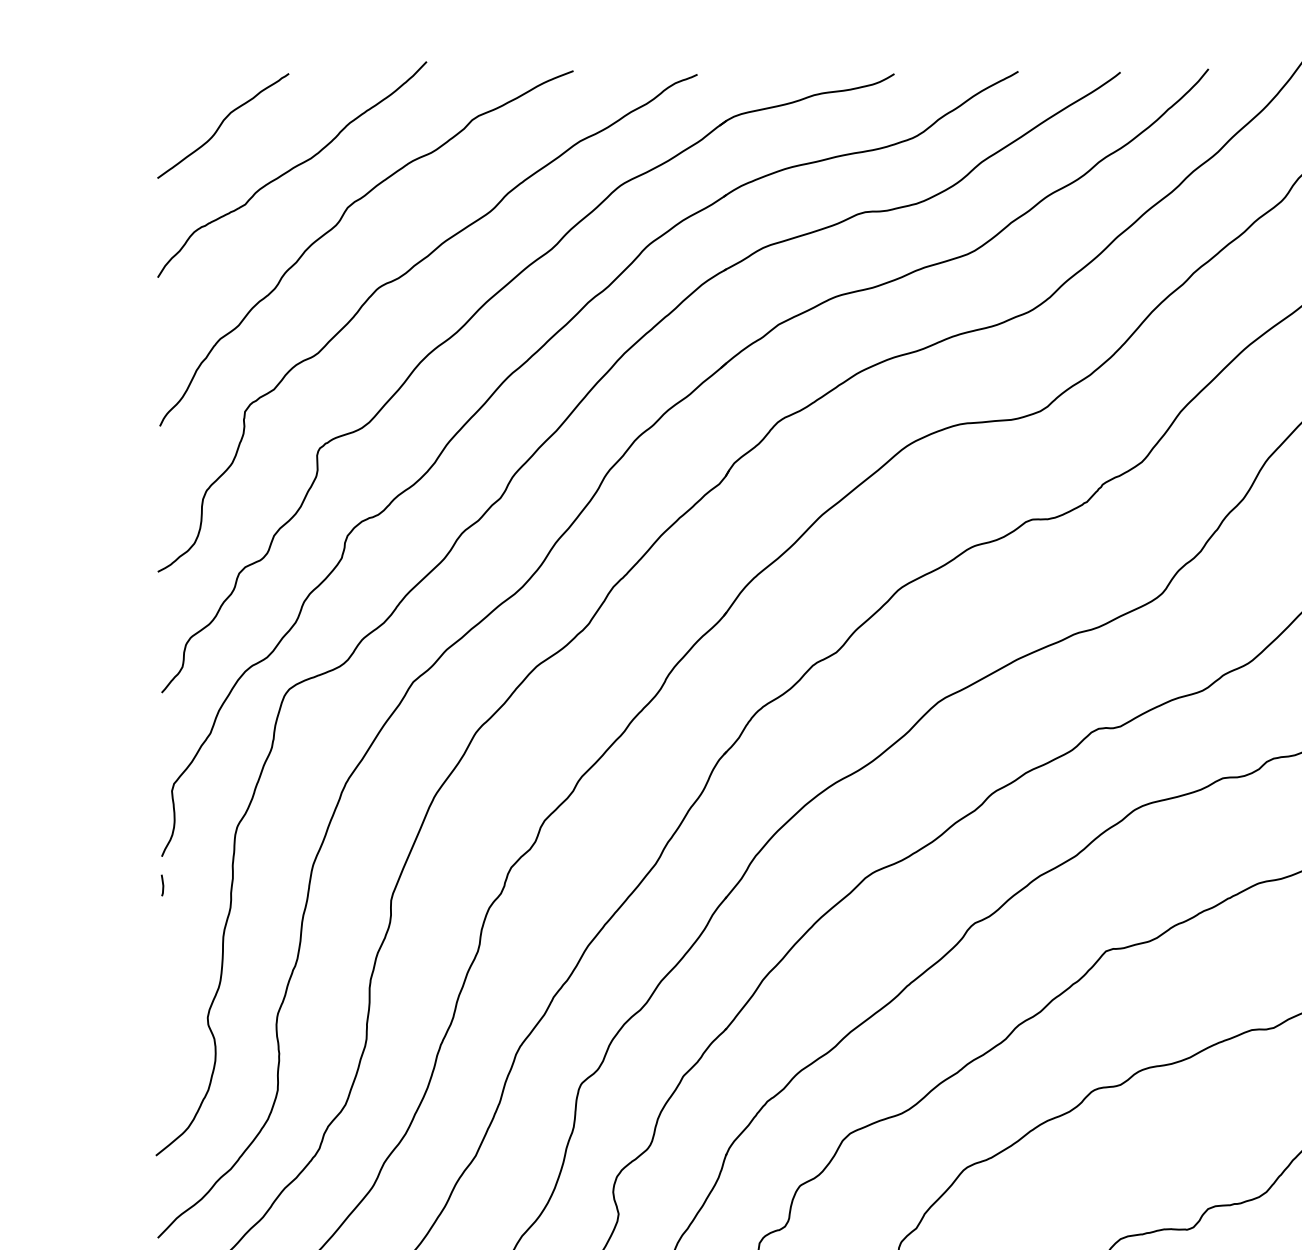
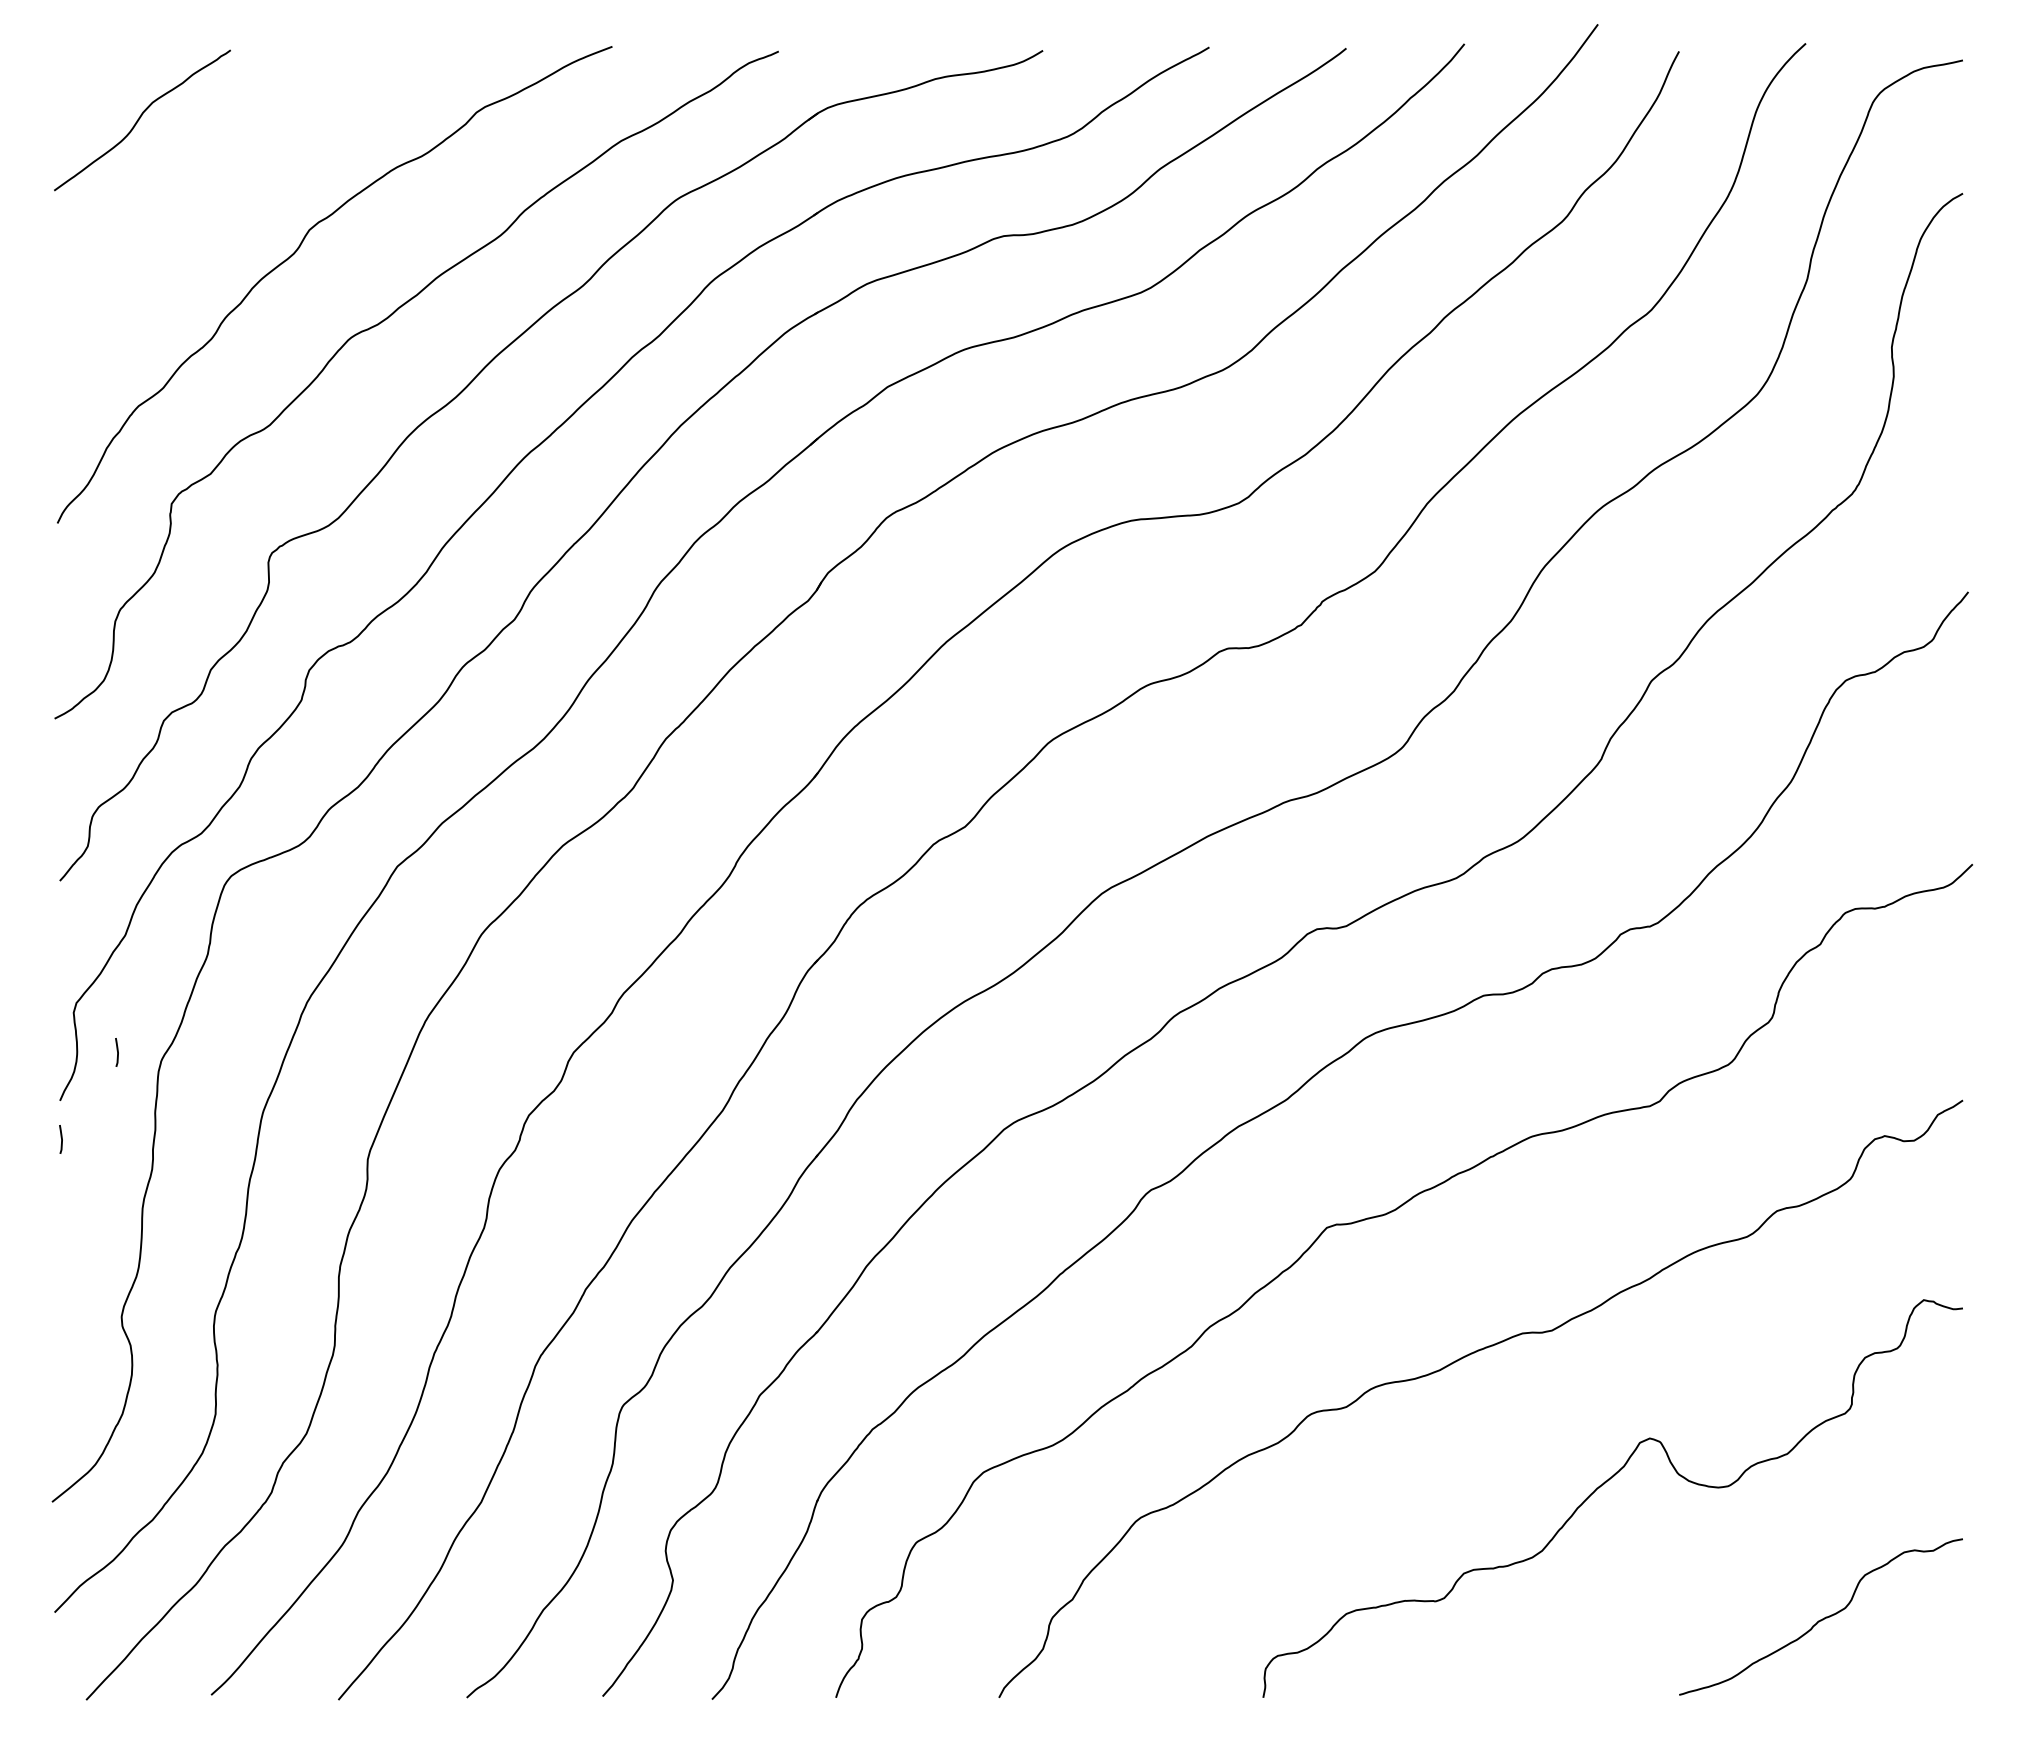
curve: (291, 169) -> (234, 178), removed
line: (204, 820) -> (117, 1052), added

